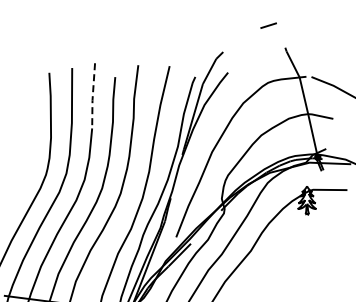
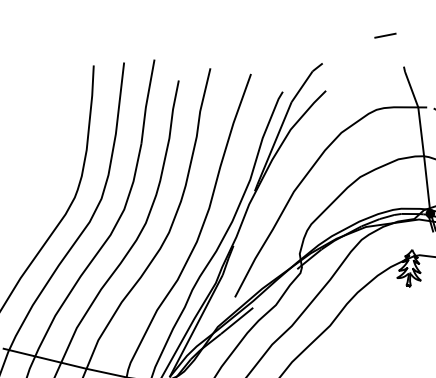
line: (92, 96) -> (146, 102), dashed -> solid

